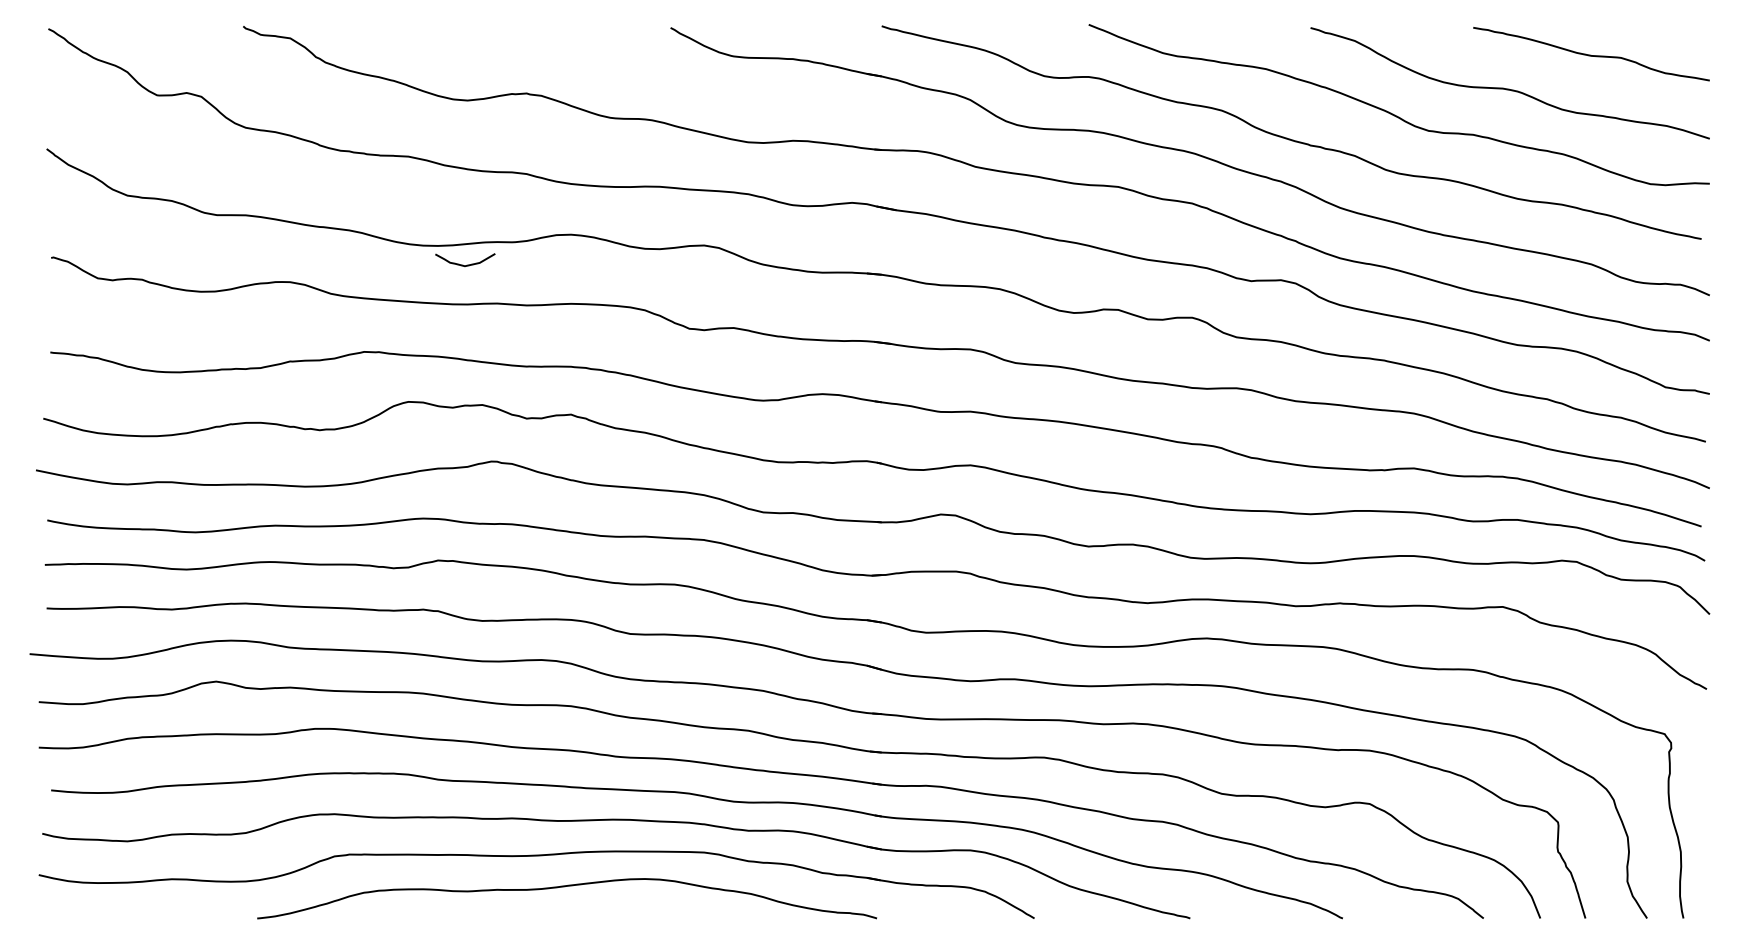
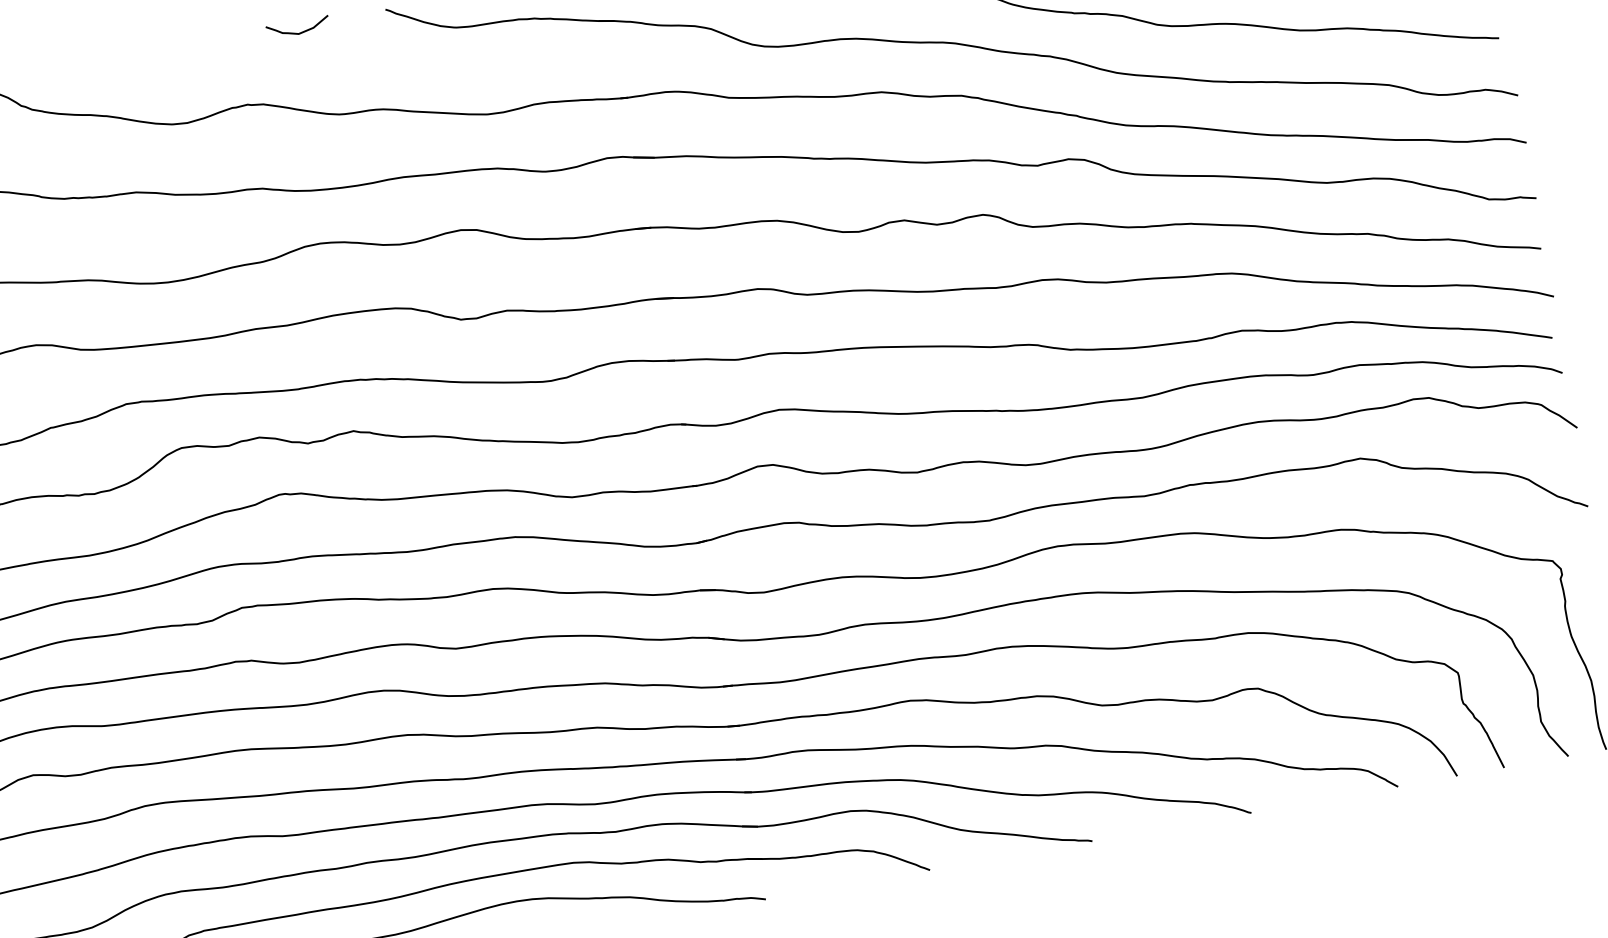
curve: (467, 264) -> (301, 31), moved

